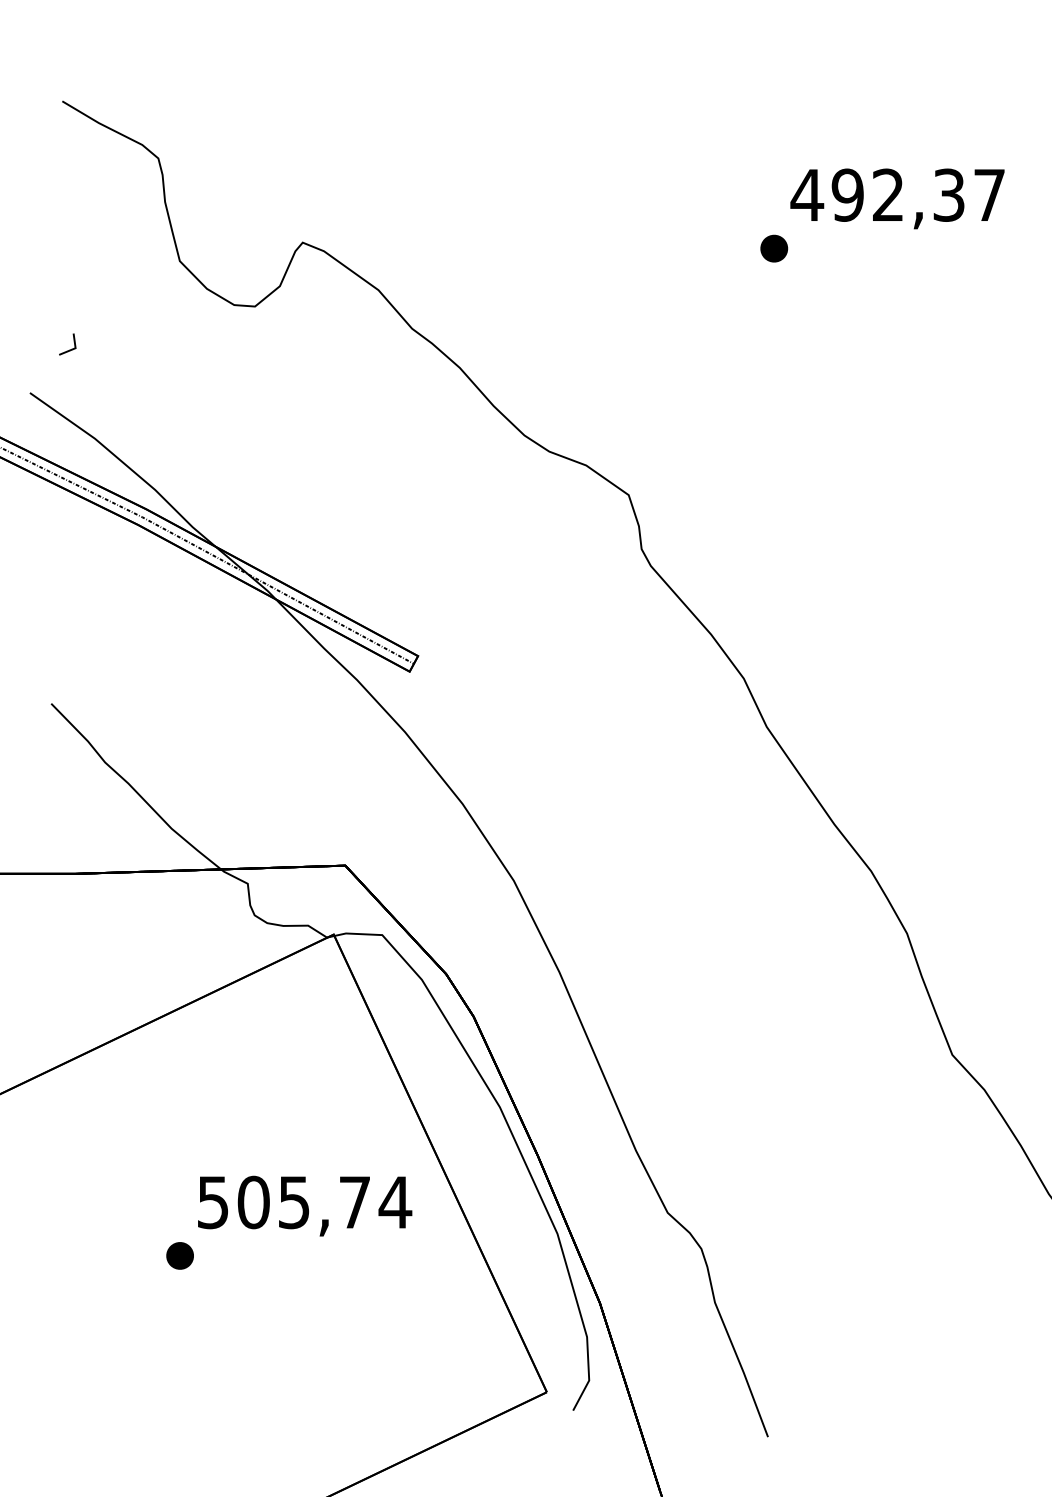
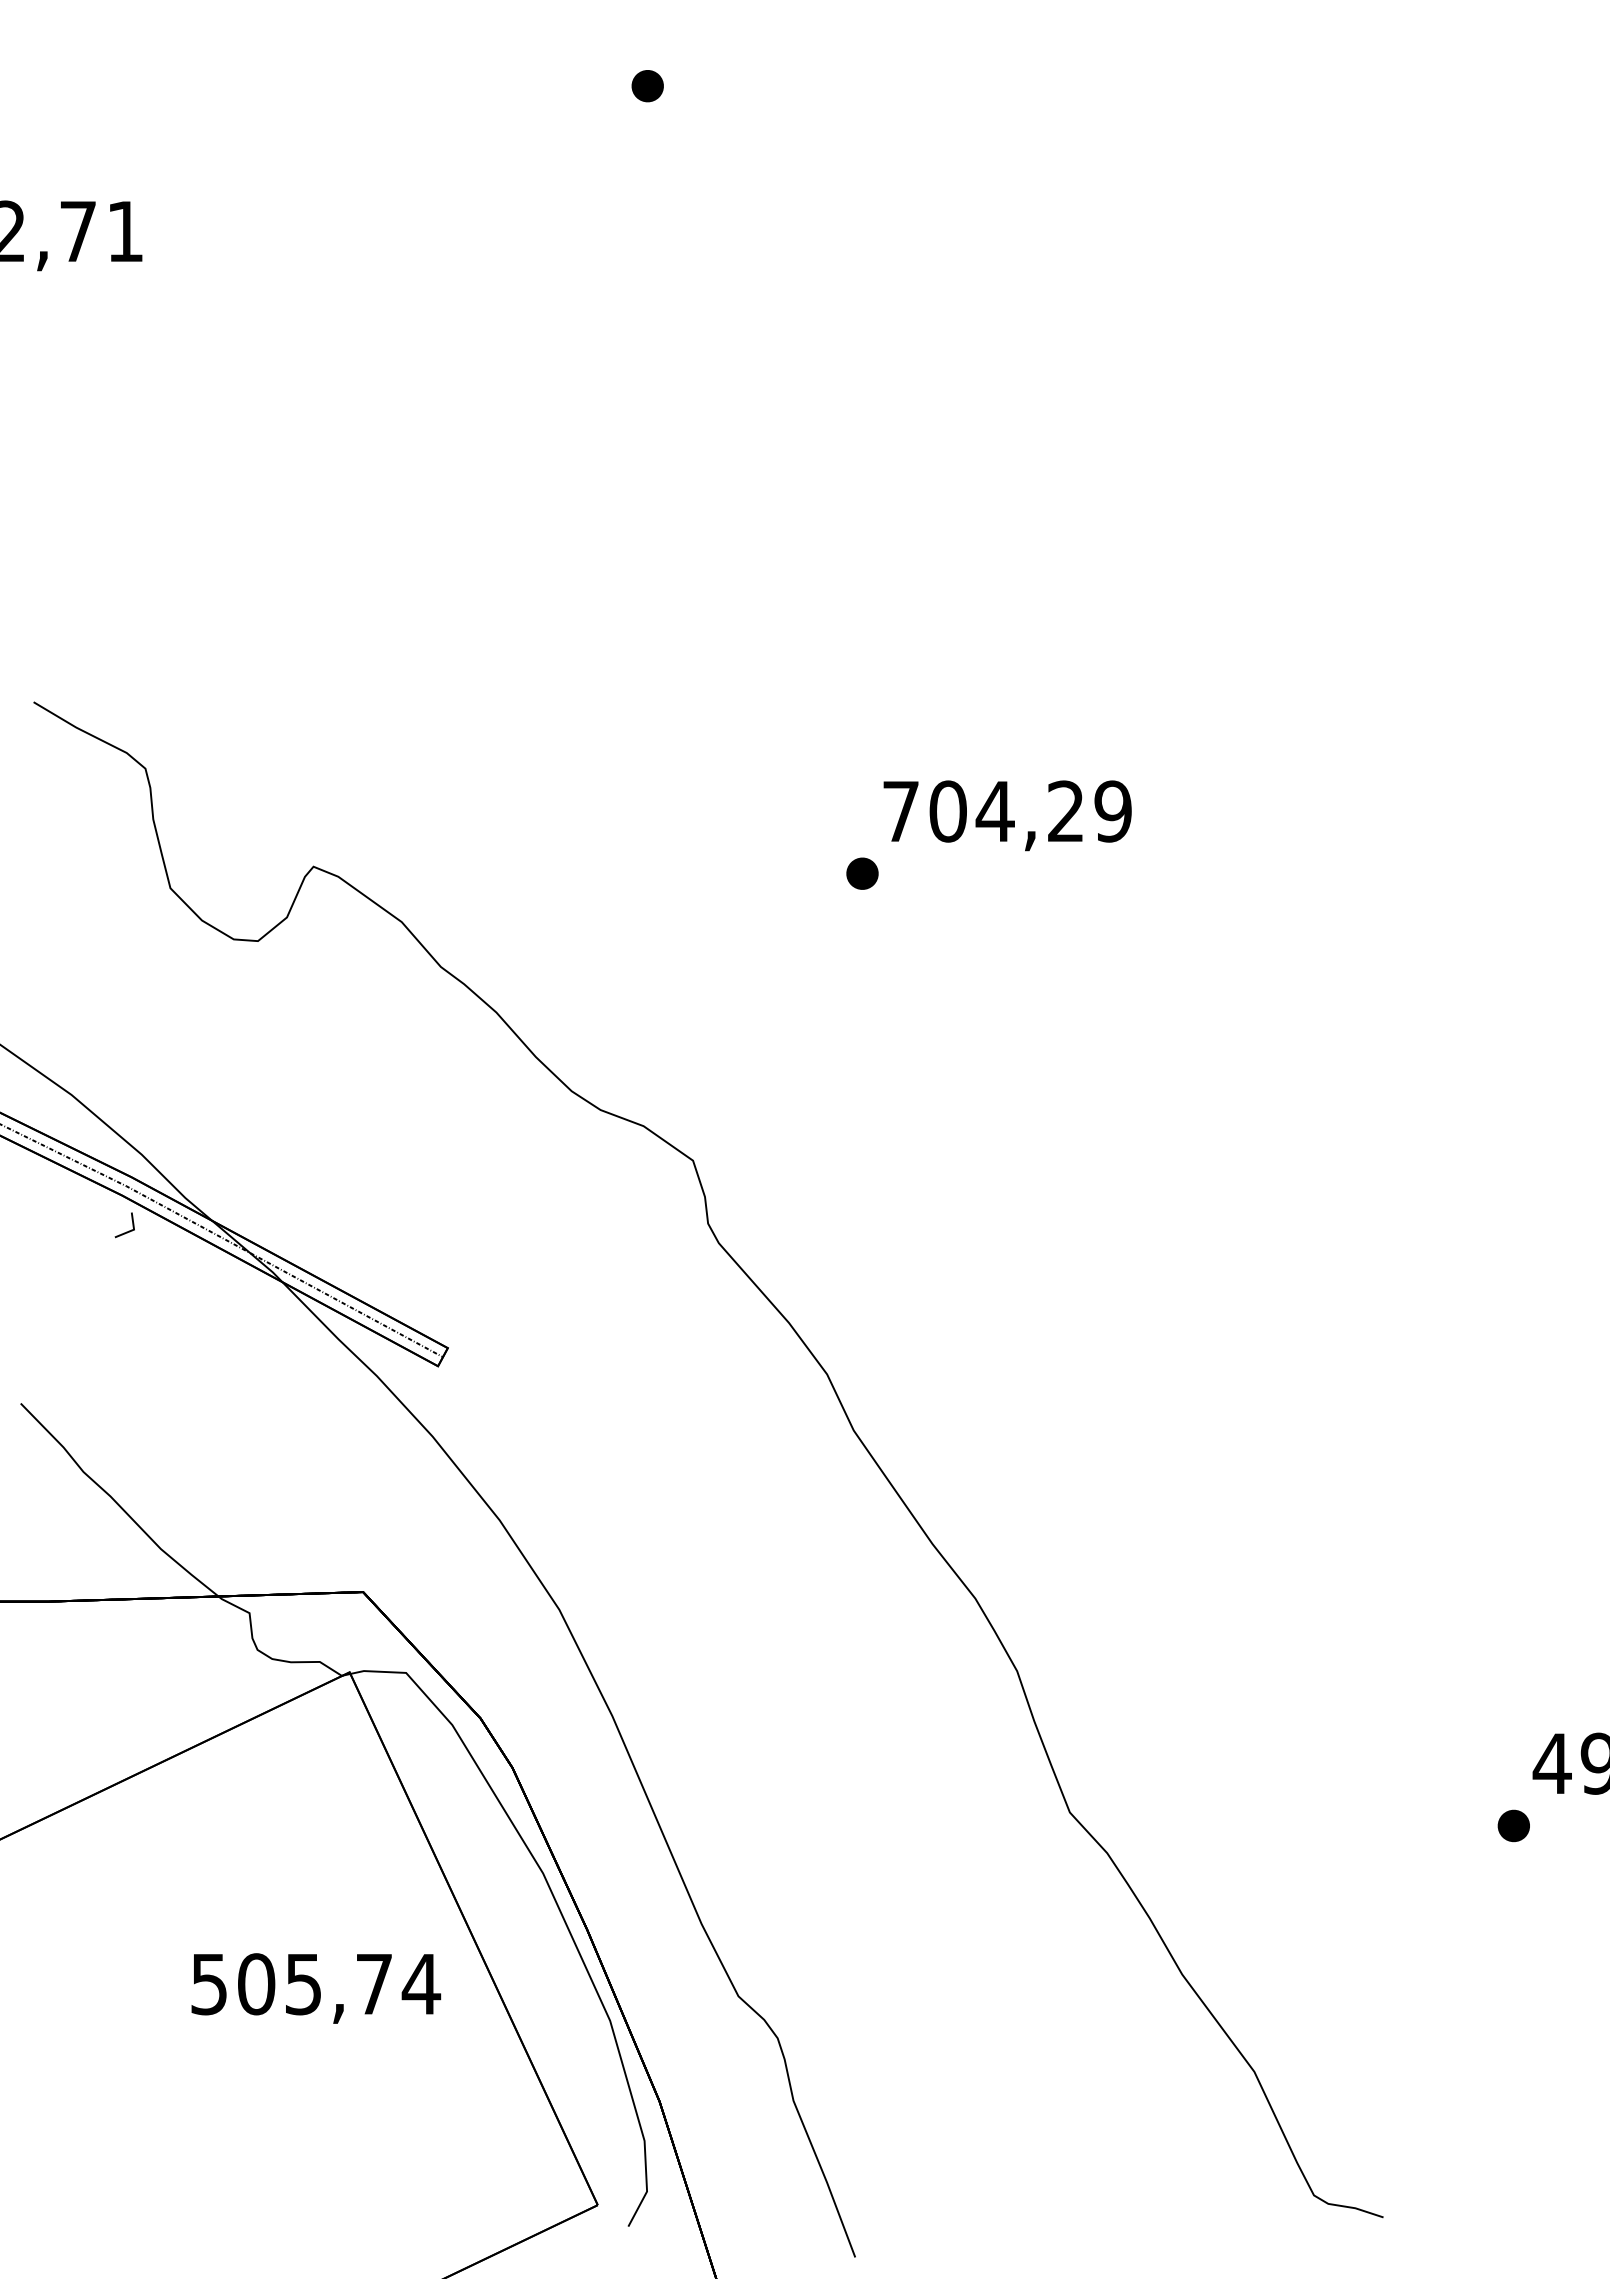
text: (897, 195) -> (1006, 811), 492,37 -> 704,29
line: (69, 349) -> (126, 1231), moved
part: (179, 1255) -> (170, 2046), removed

